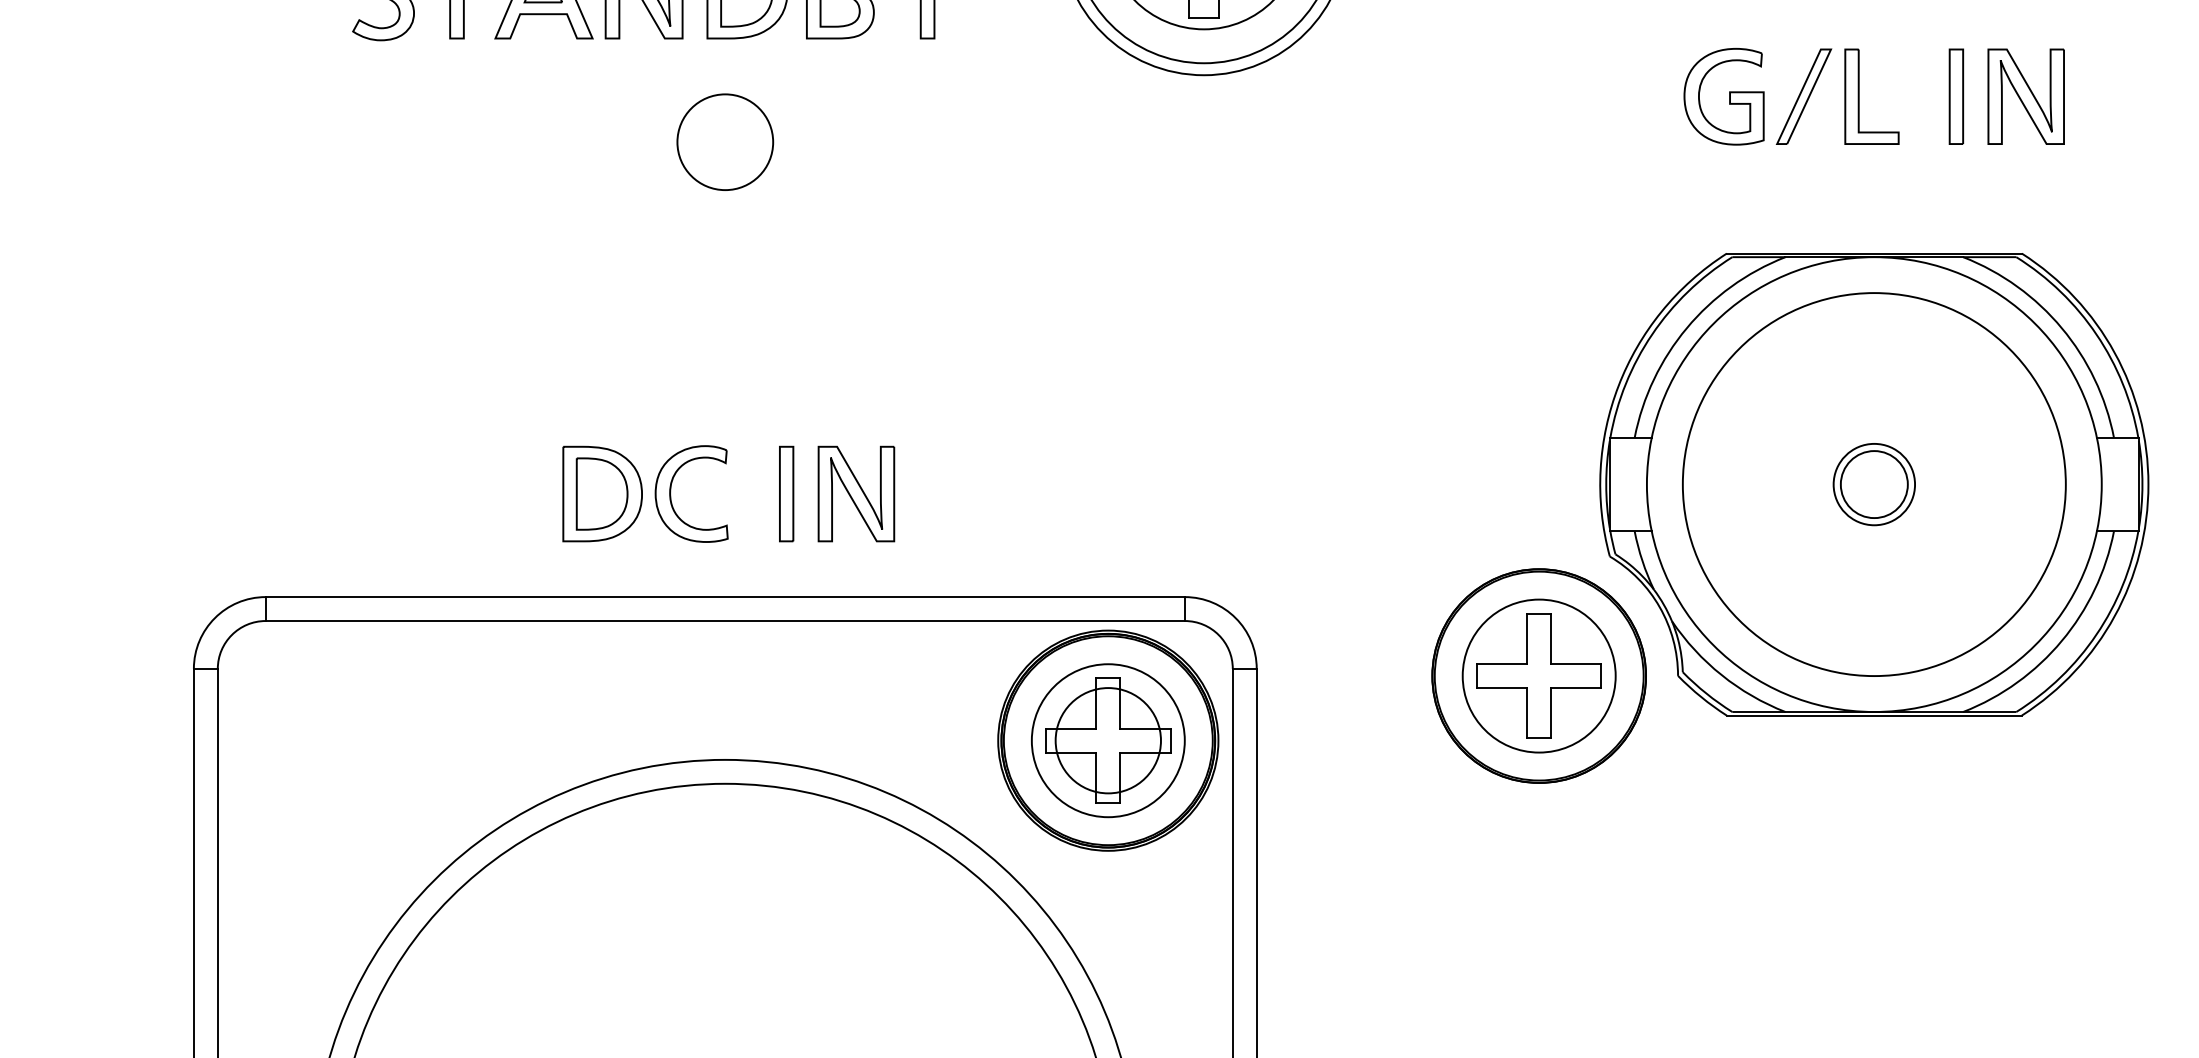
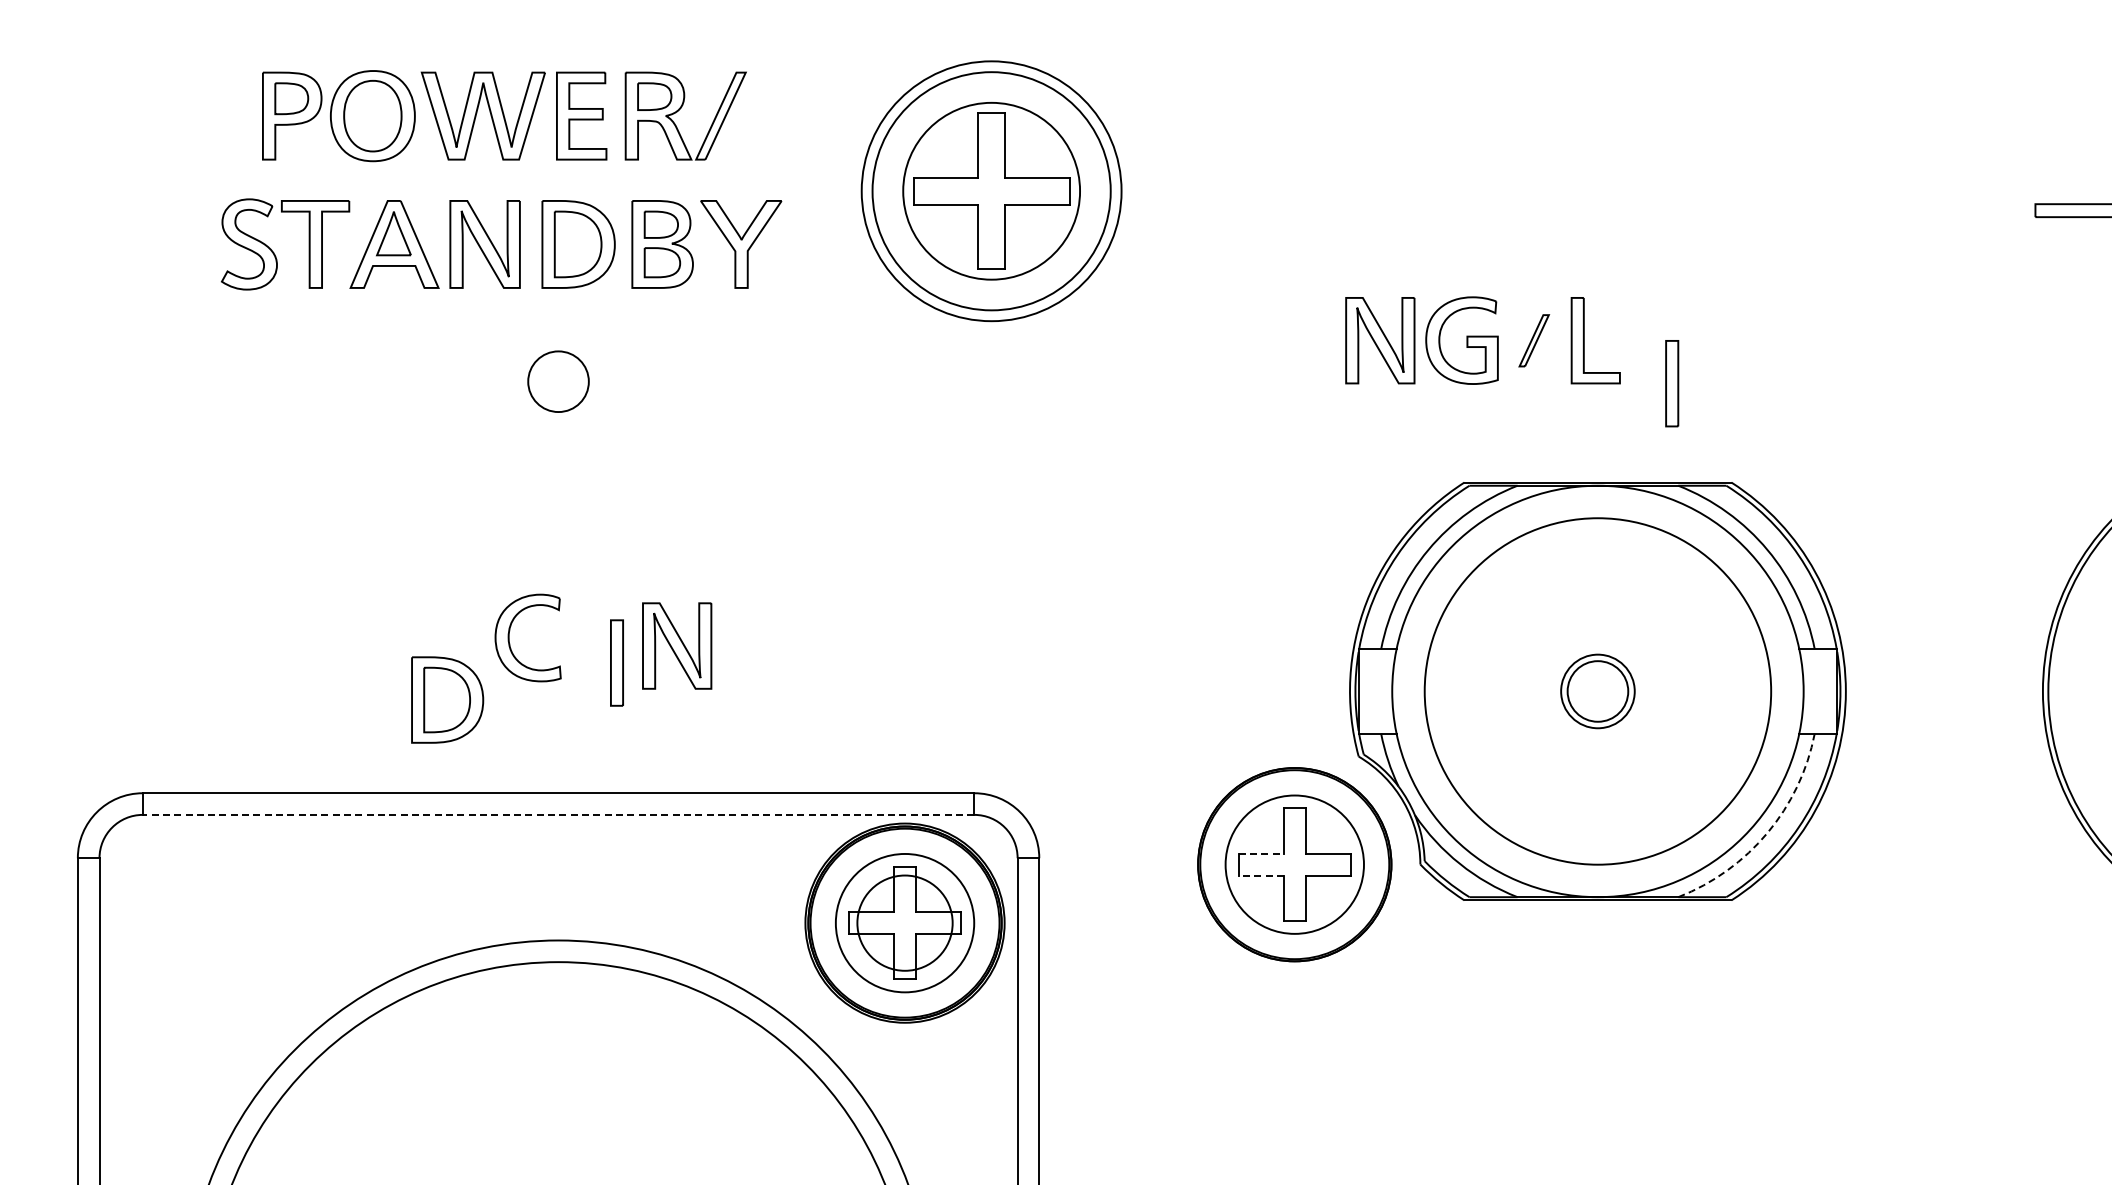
part: (1803, 96) -> (1533, 340), size x0.6
part: (1956, 96) -> (1672, 383), moved
part: (2026, 96) -> (1380, 340), moved
circle: (725, 141) -> (558, 381), size x0.7
part: (671, 493) -> (509, 637), moved
part: (786, 493) -> (616, 662), moved
part: (856, 493) -> (677, 645), moved
line: (725, 620) -> (558, 814), solid -> dashed
arc: (2061, 640) -> (1767, 832), solid -> dashed
line: (1502, 663) -> (1261, 853), solid -> dashed
line: (1502, 688) -> (1261, 875), solid -> dashed

